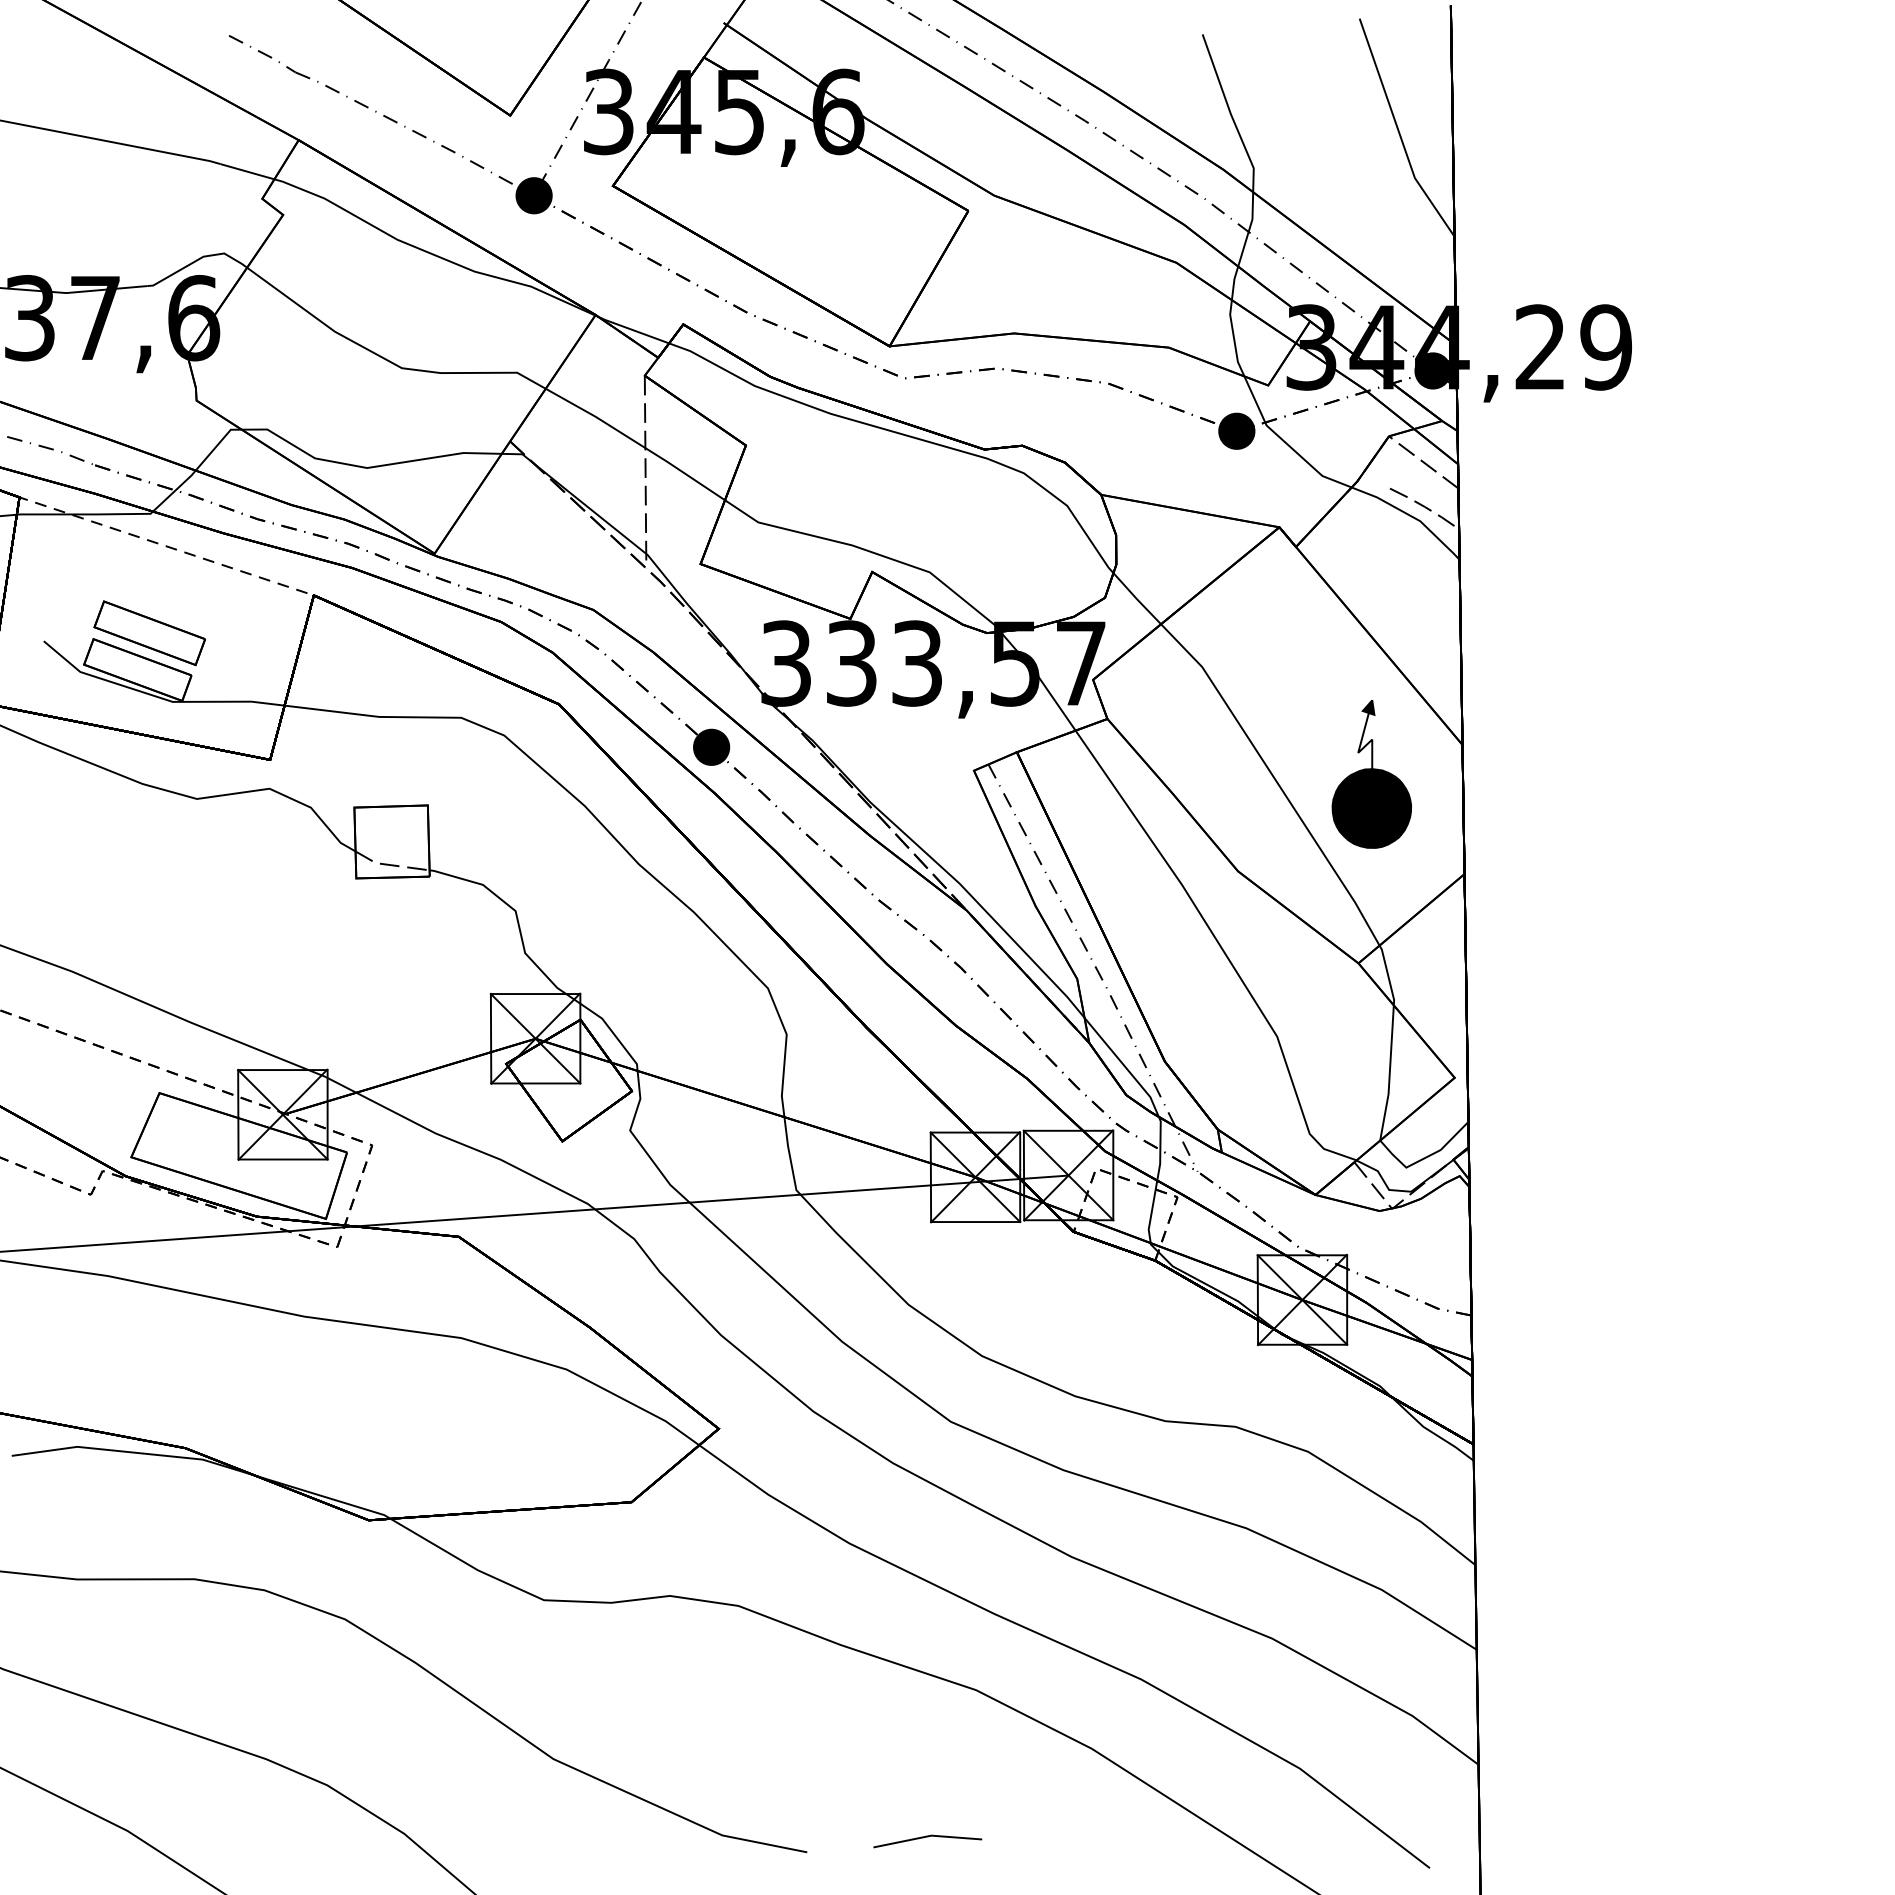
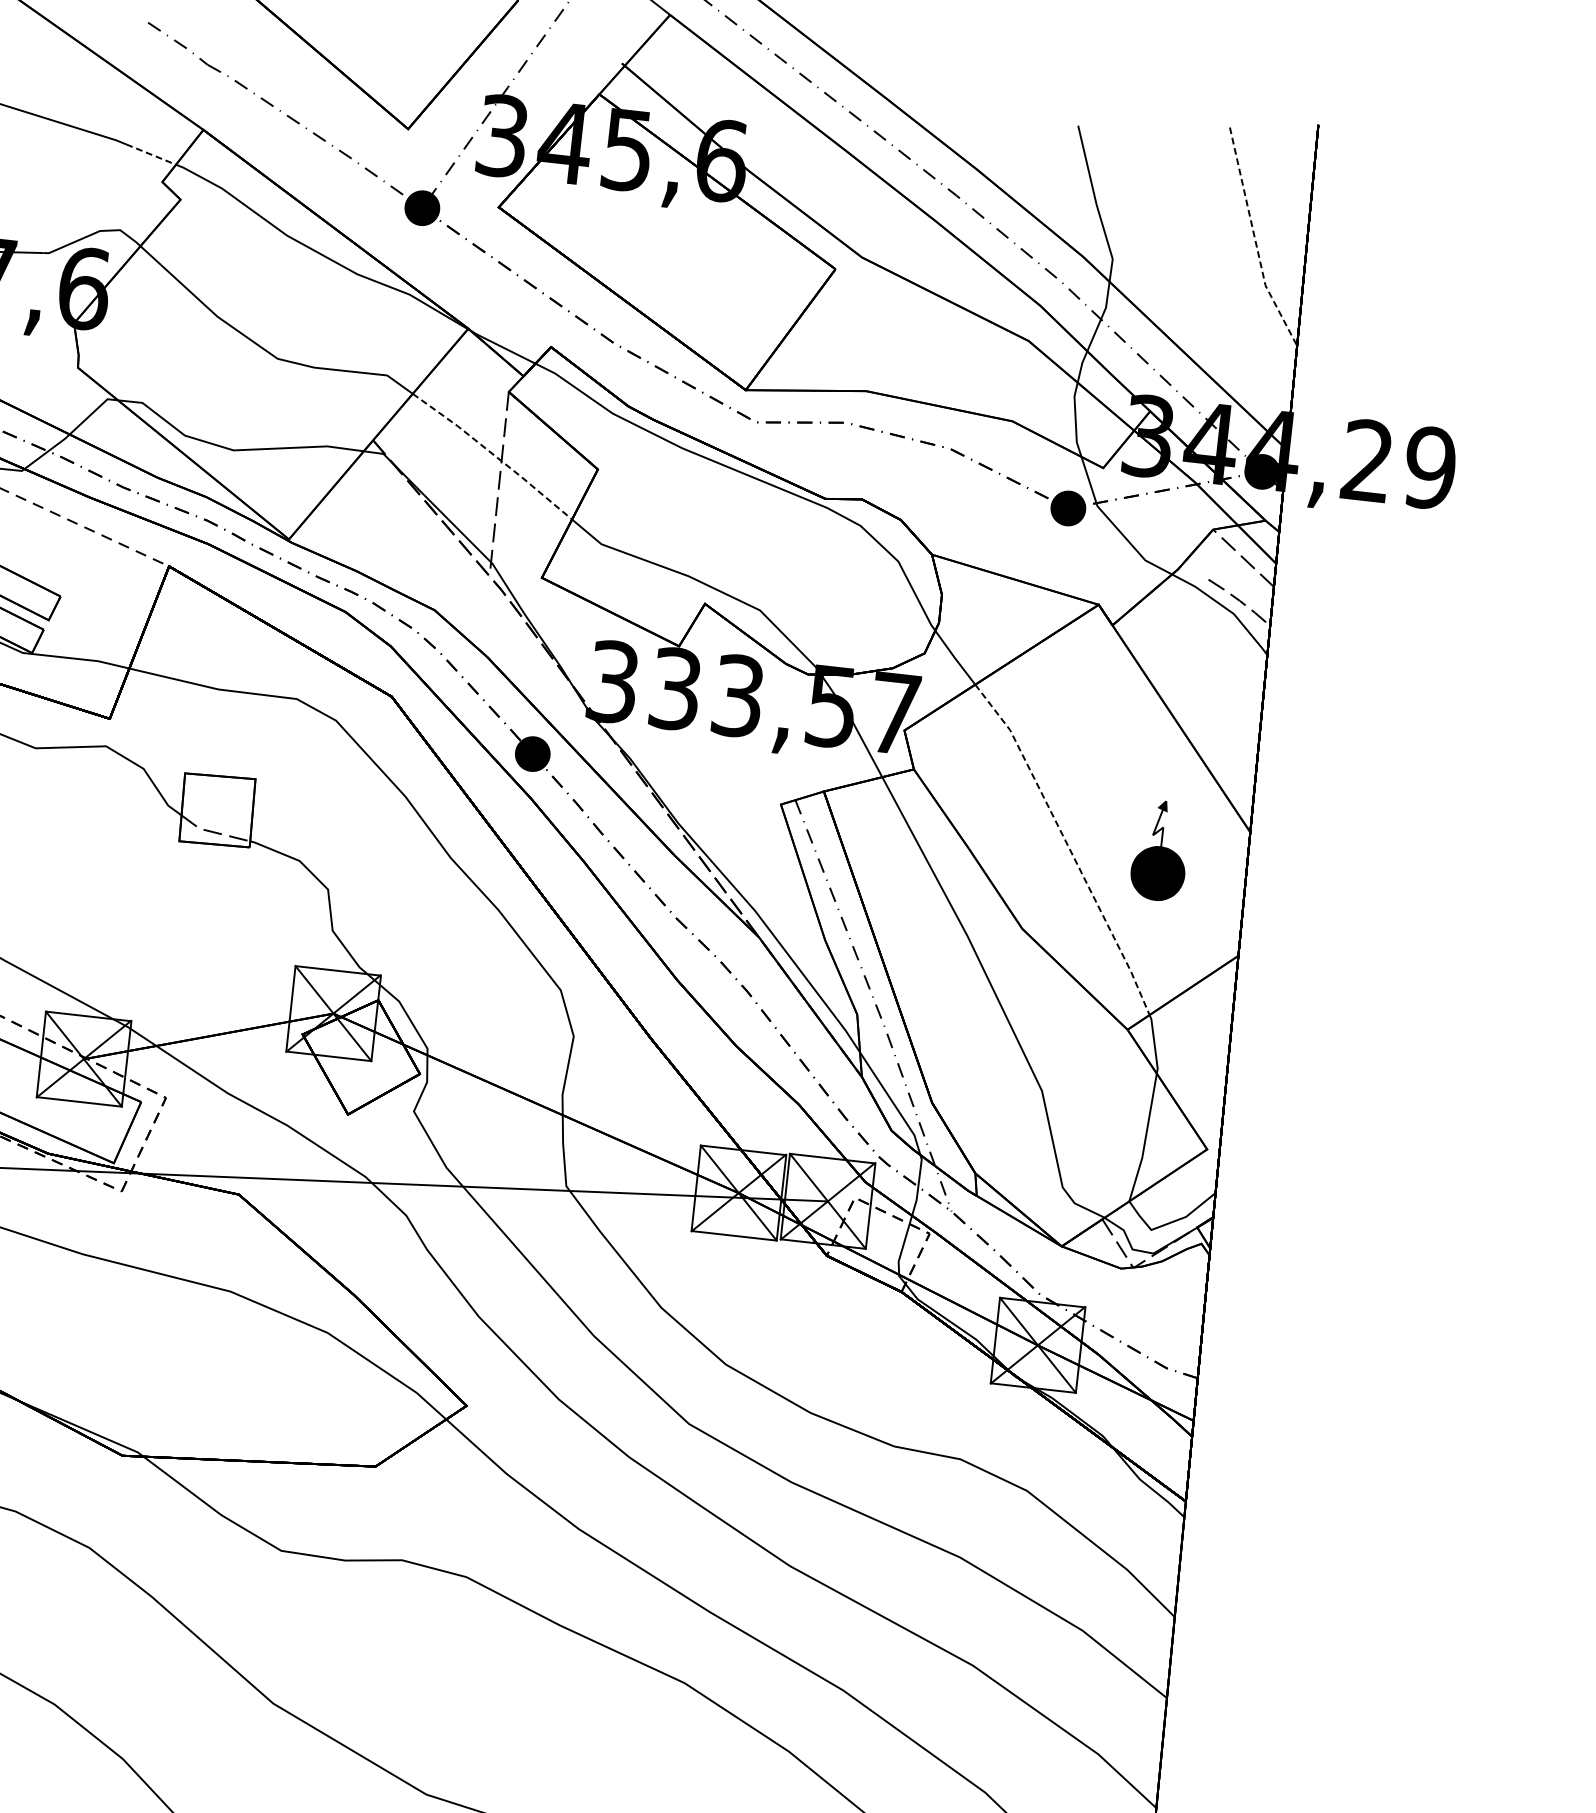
line: (1399, 132) -> (1255, 240), solid -> dashed
line: (247, 171) -> (151, 154), solid -> dashed
line: (637, 442) -> (494, 454), solid -> dashed
part: (1371, 774) -> (1160, 850), size x0.7
line: (1276, 781) -> (1068, 847), solid -> dashed

